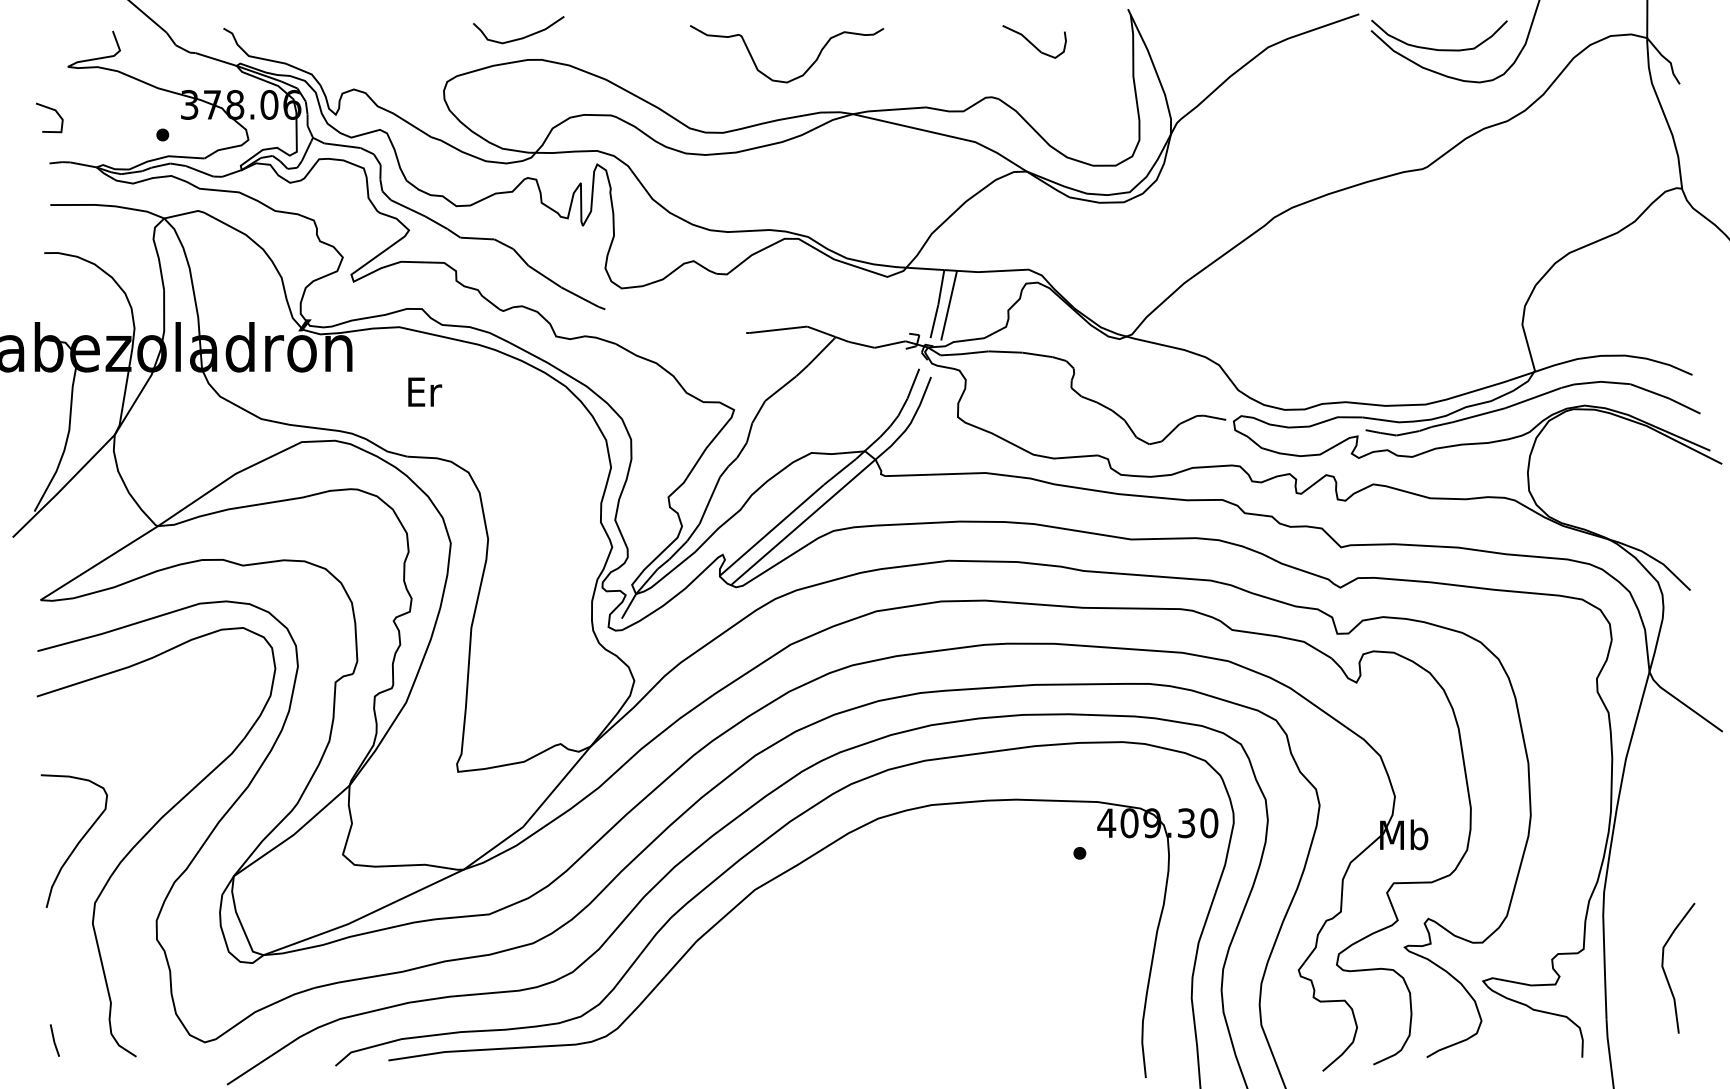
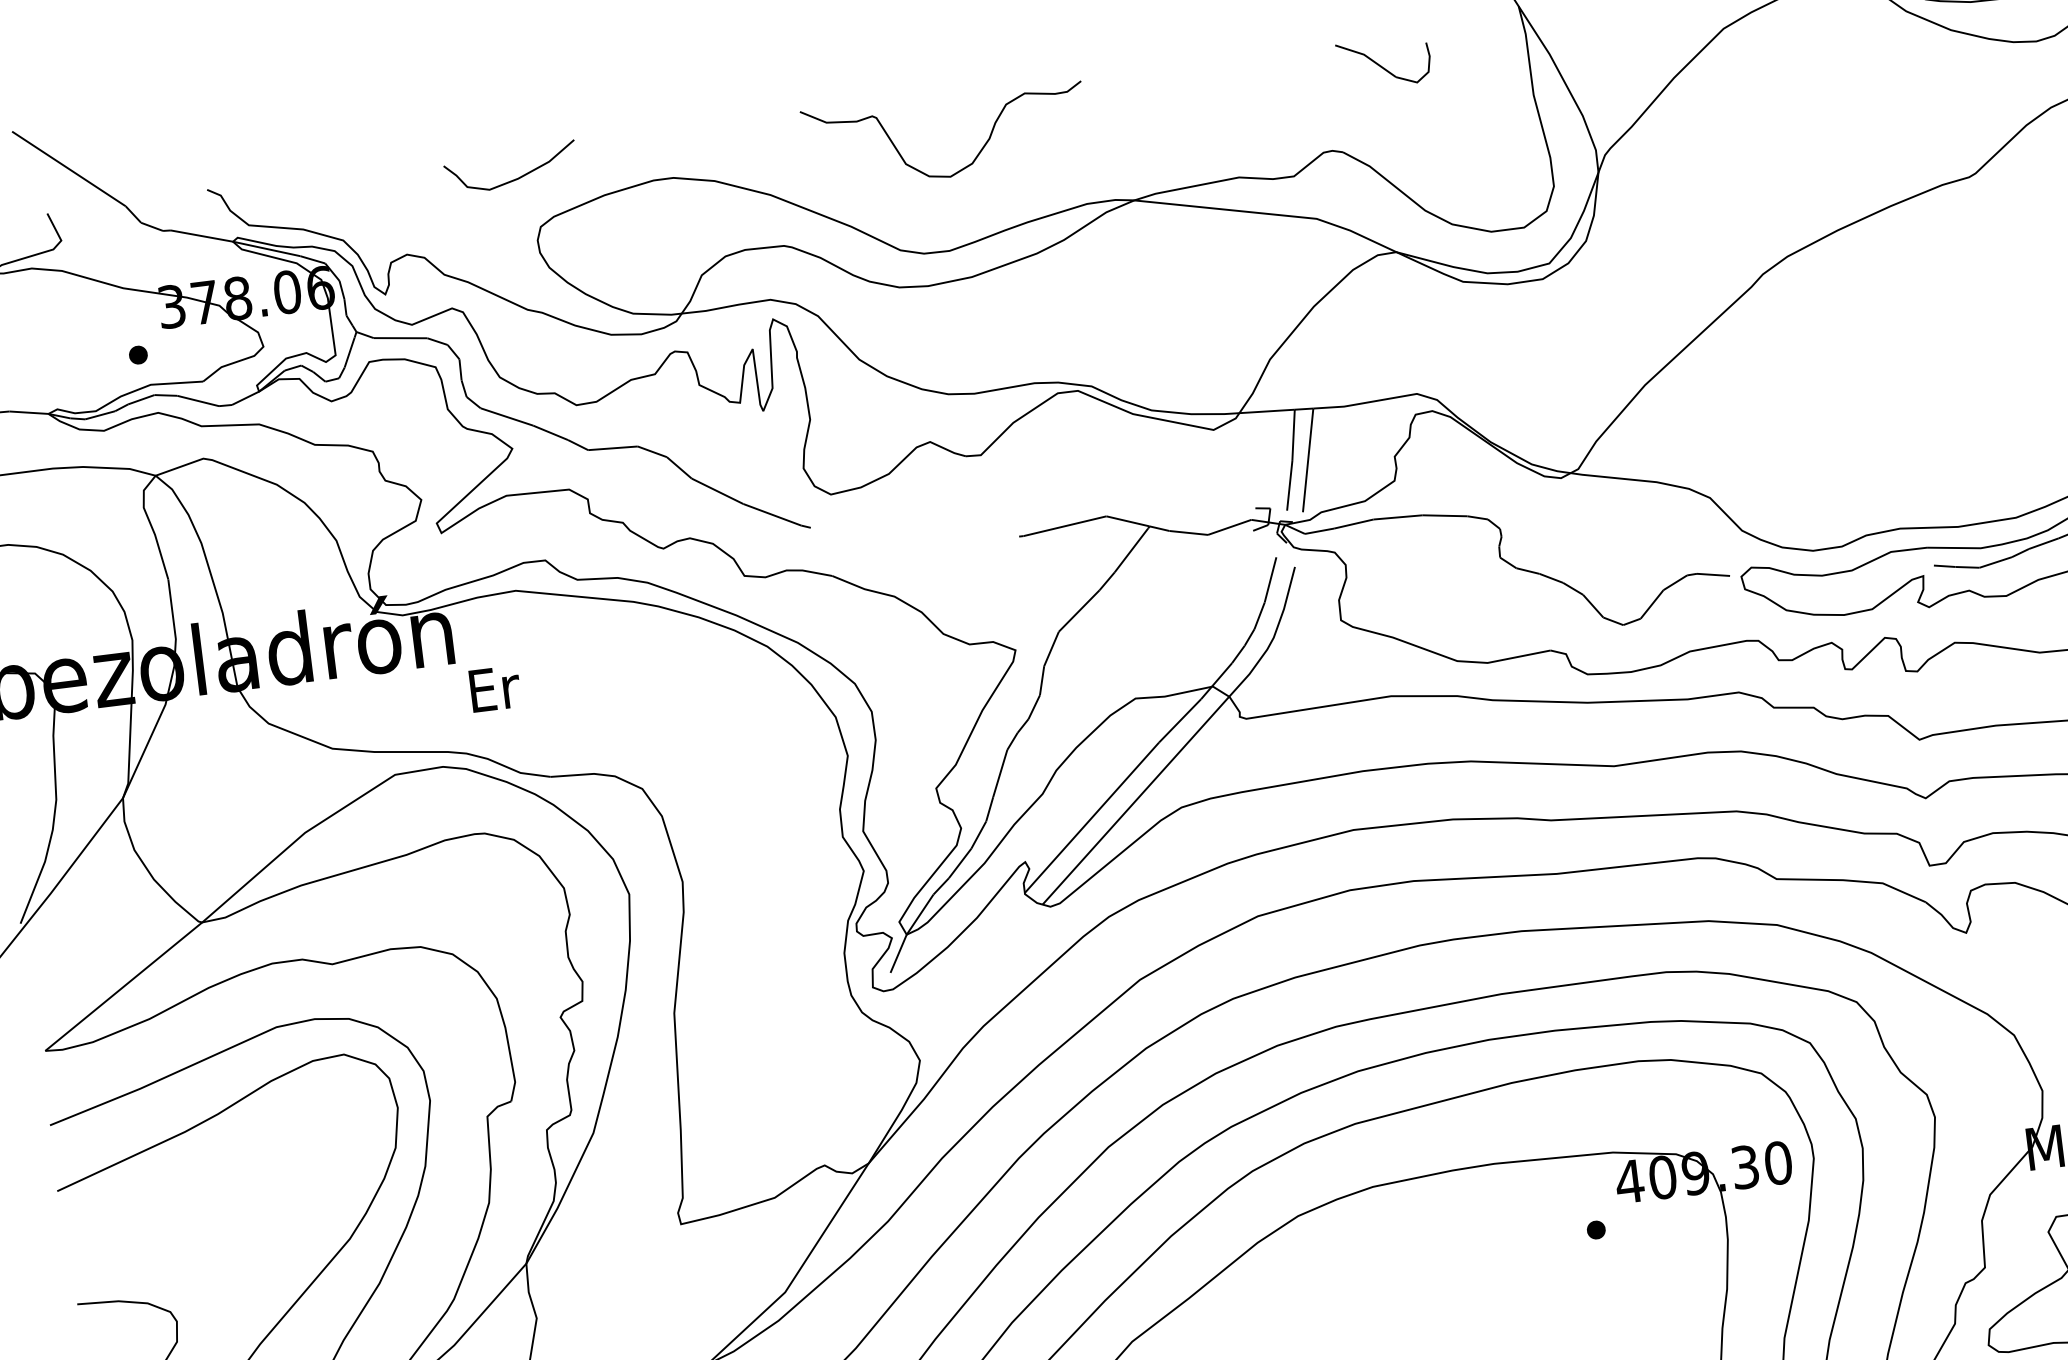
curve: (520, 37) -> (514, 178), moved
curve: (797, 76) -> (964, 166), moved
text: (425, 391) -> (495, 687), moved

